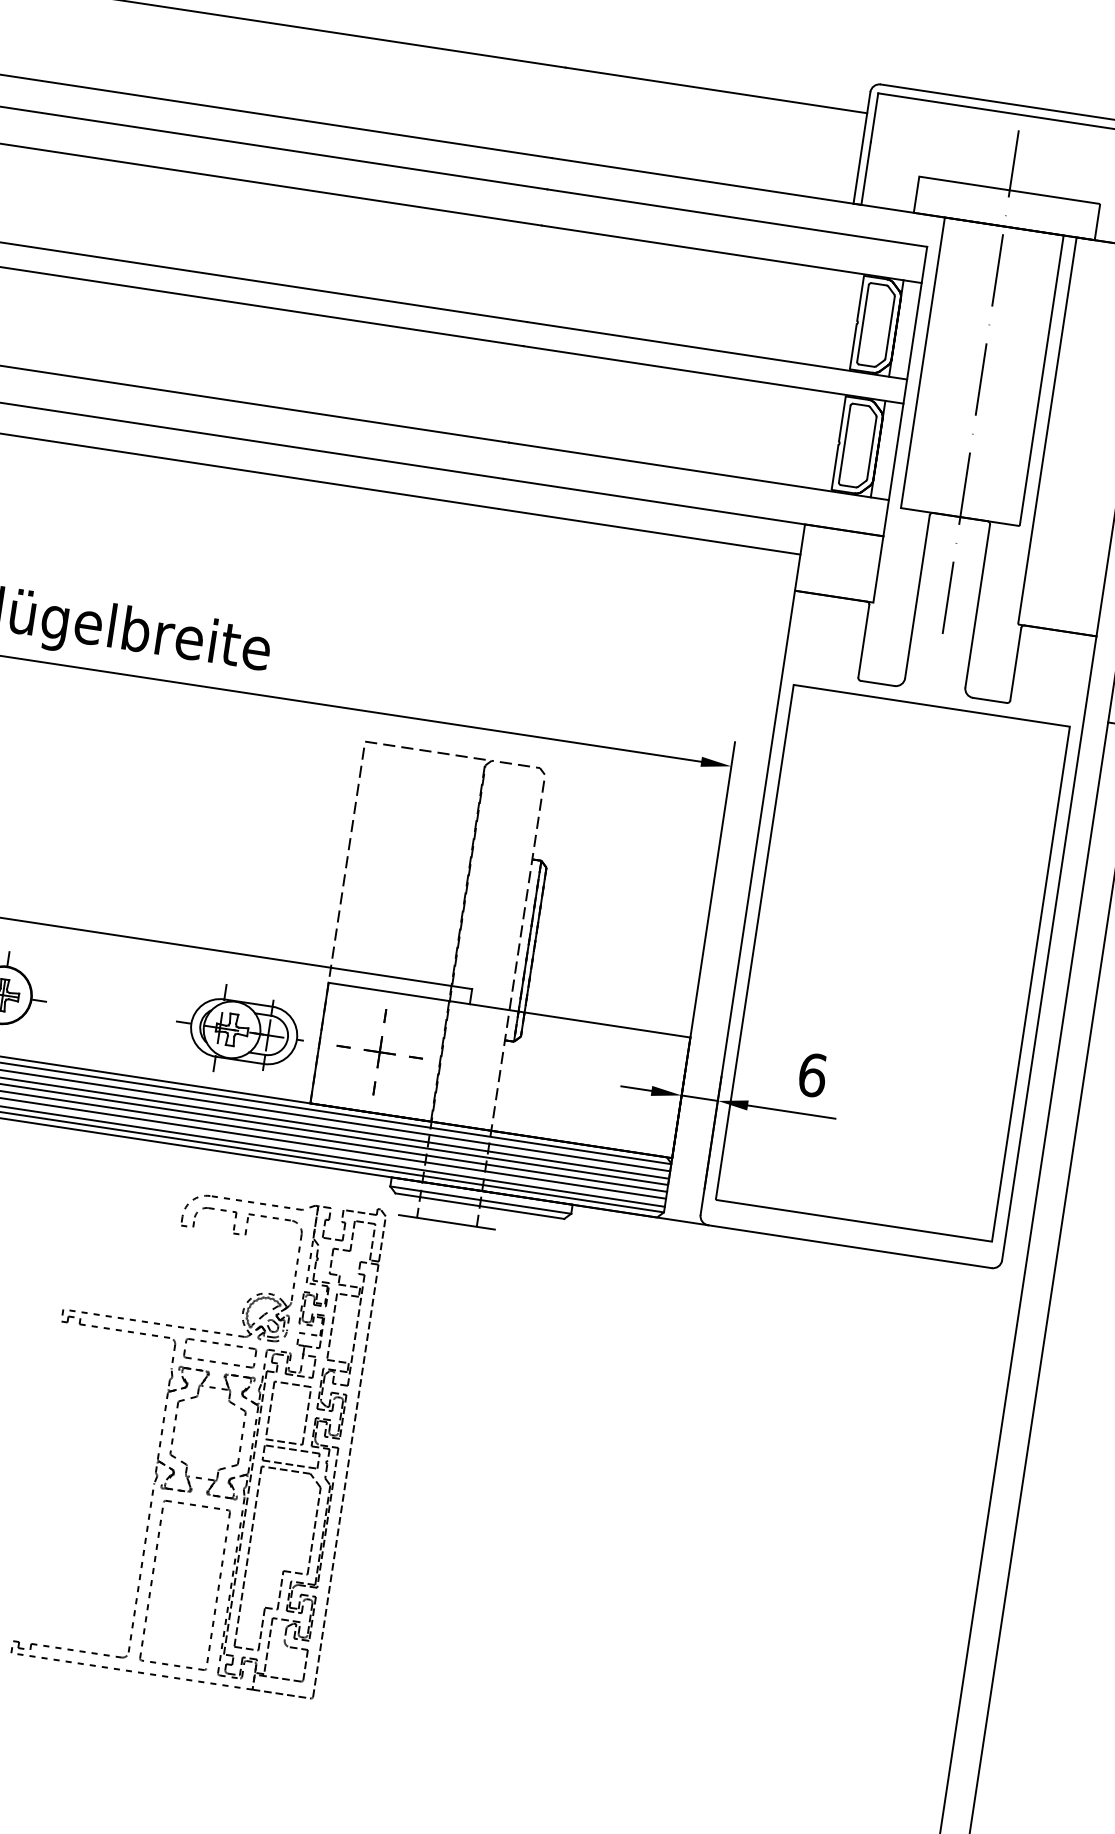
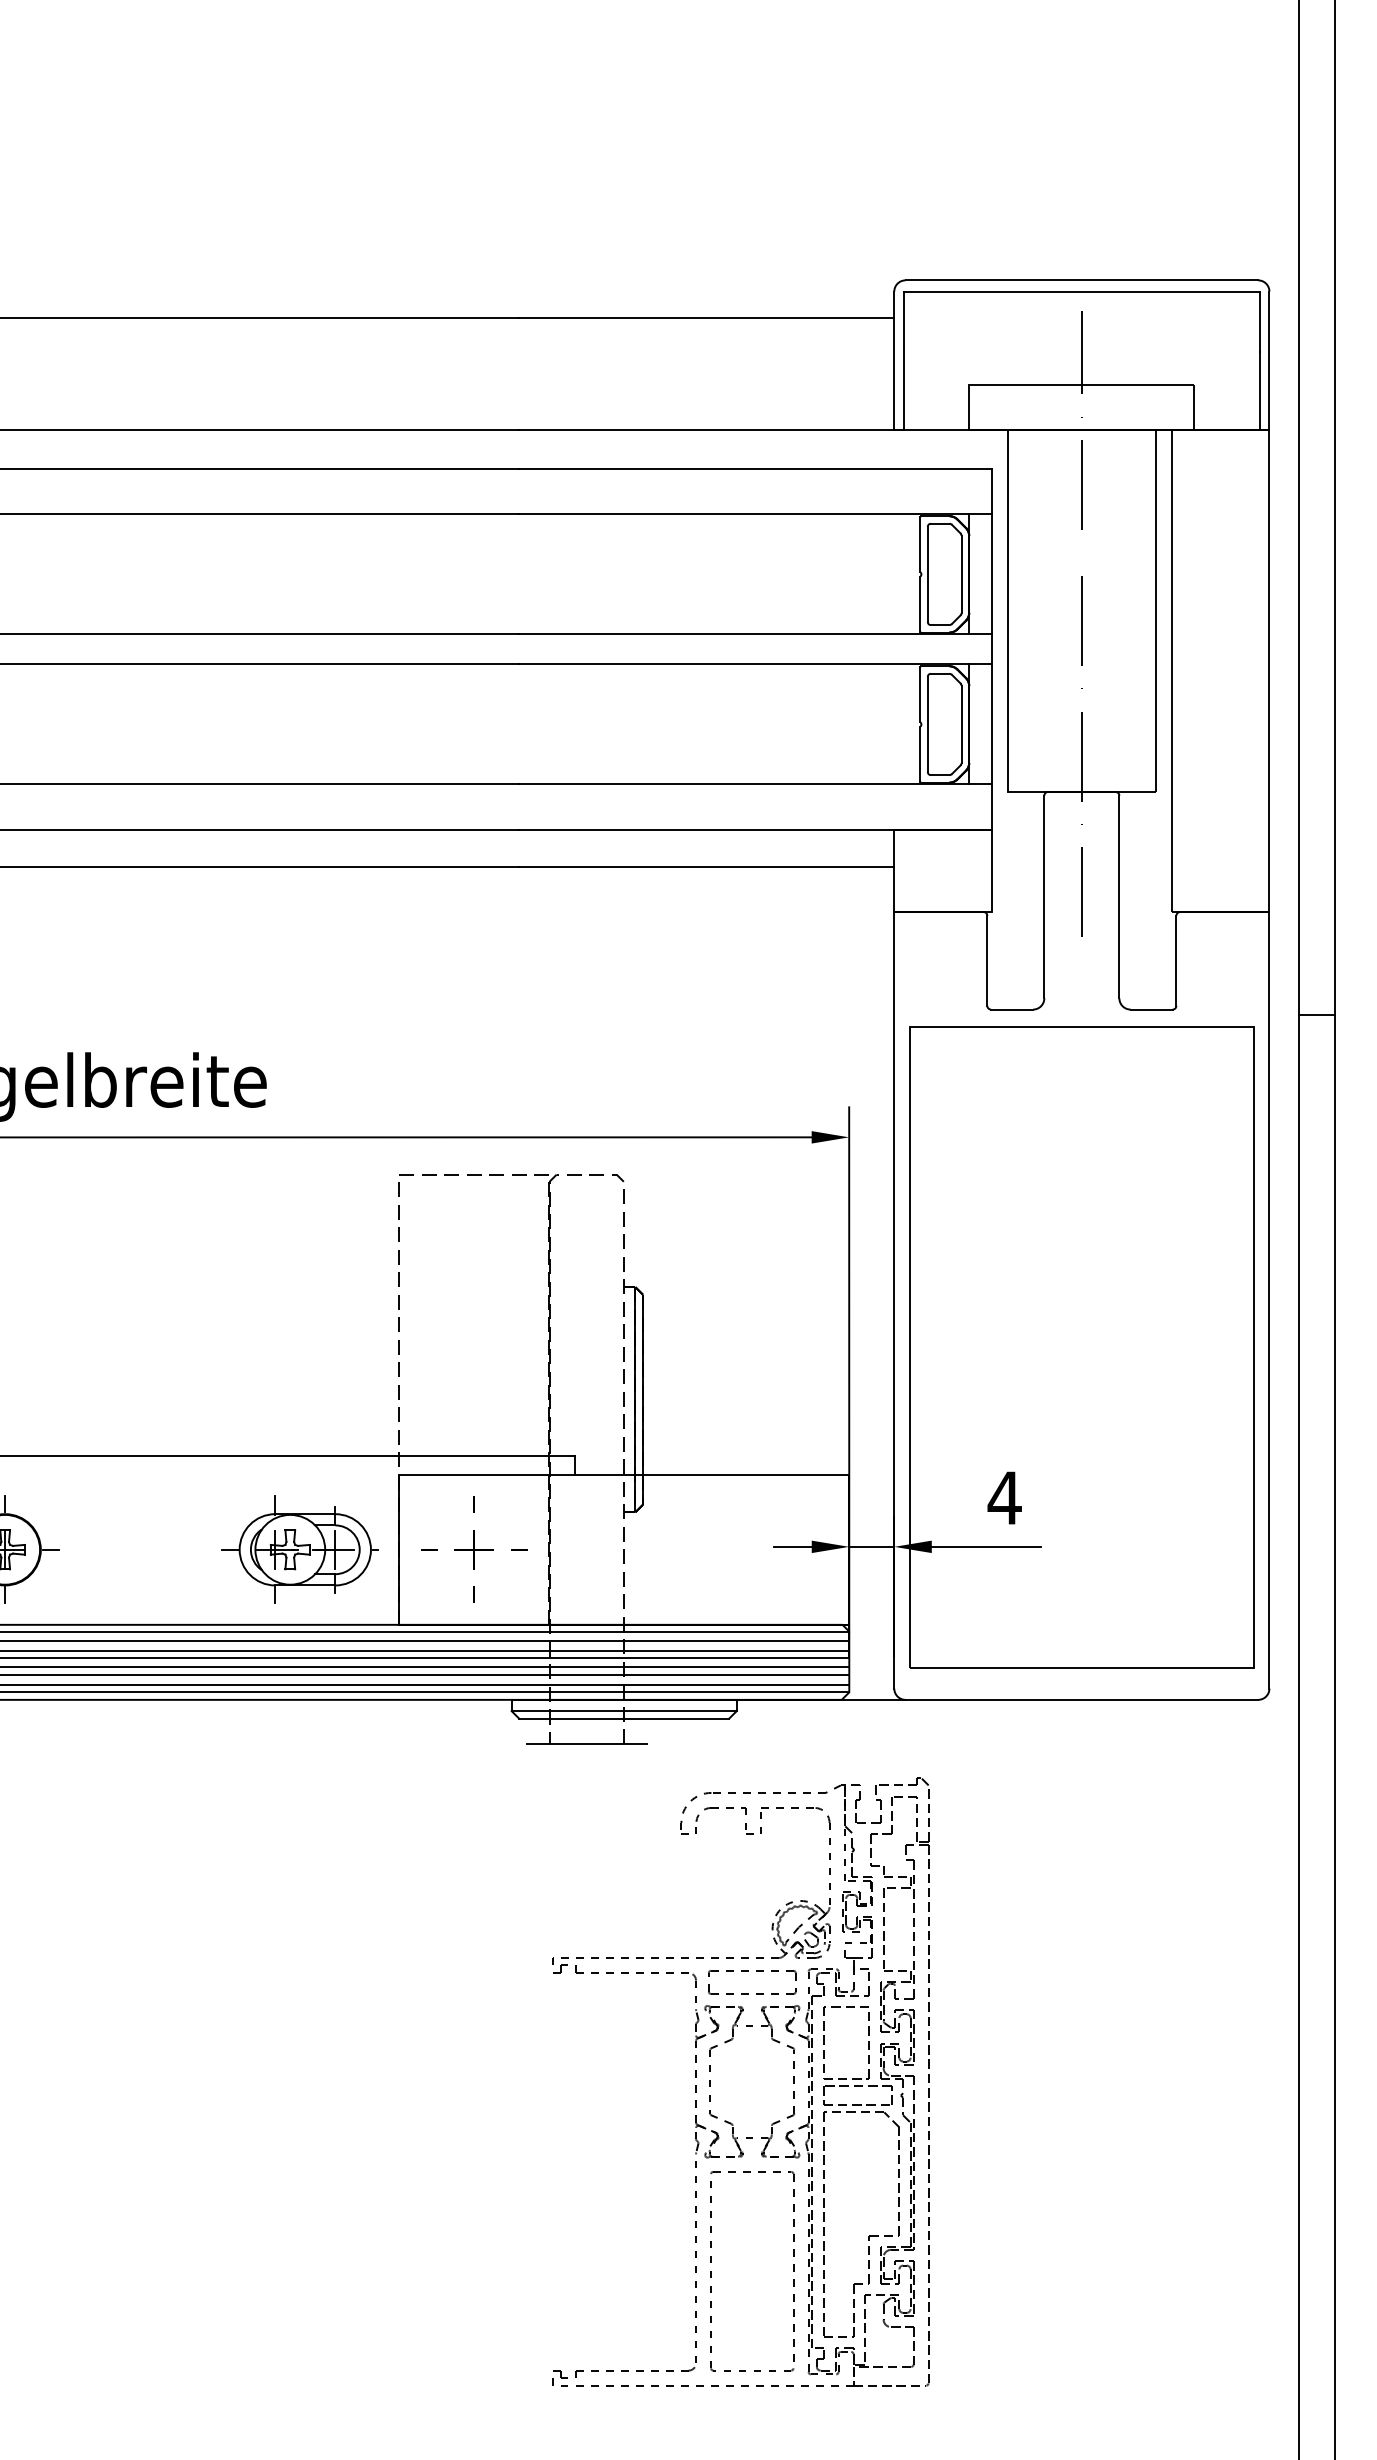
text: (812, 1074) -> (1004, 1497), 6 -> 4
part: (174, 1427) -> (710, 2081), moved

